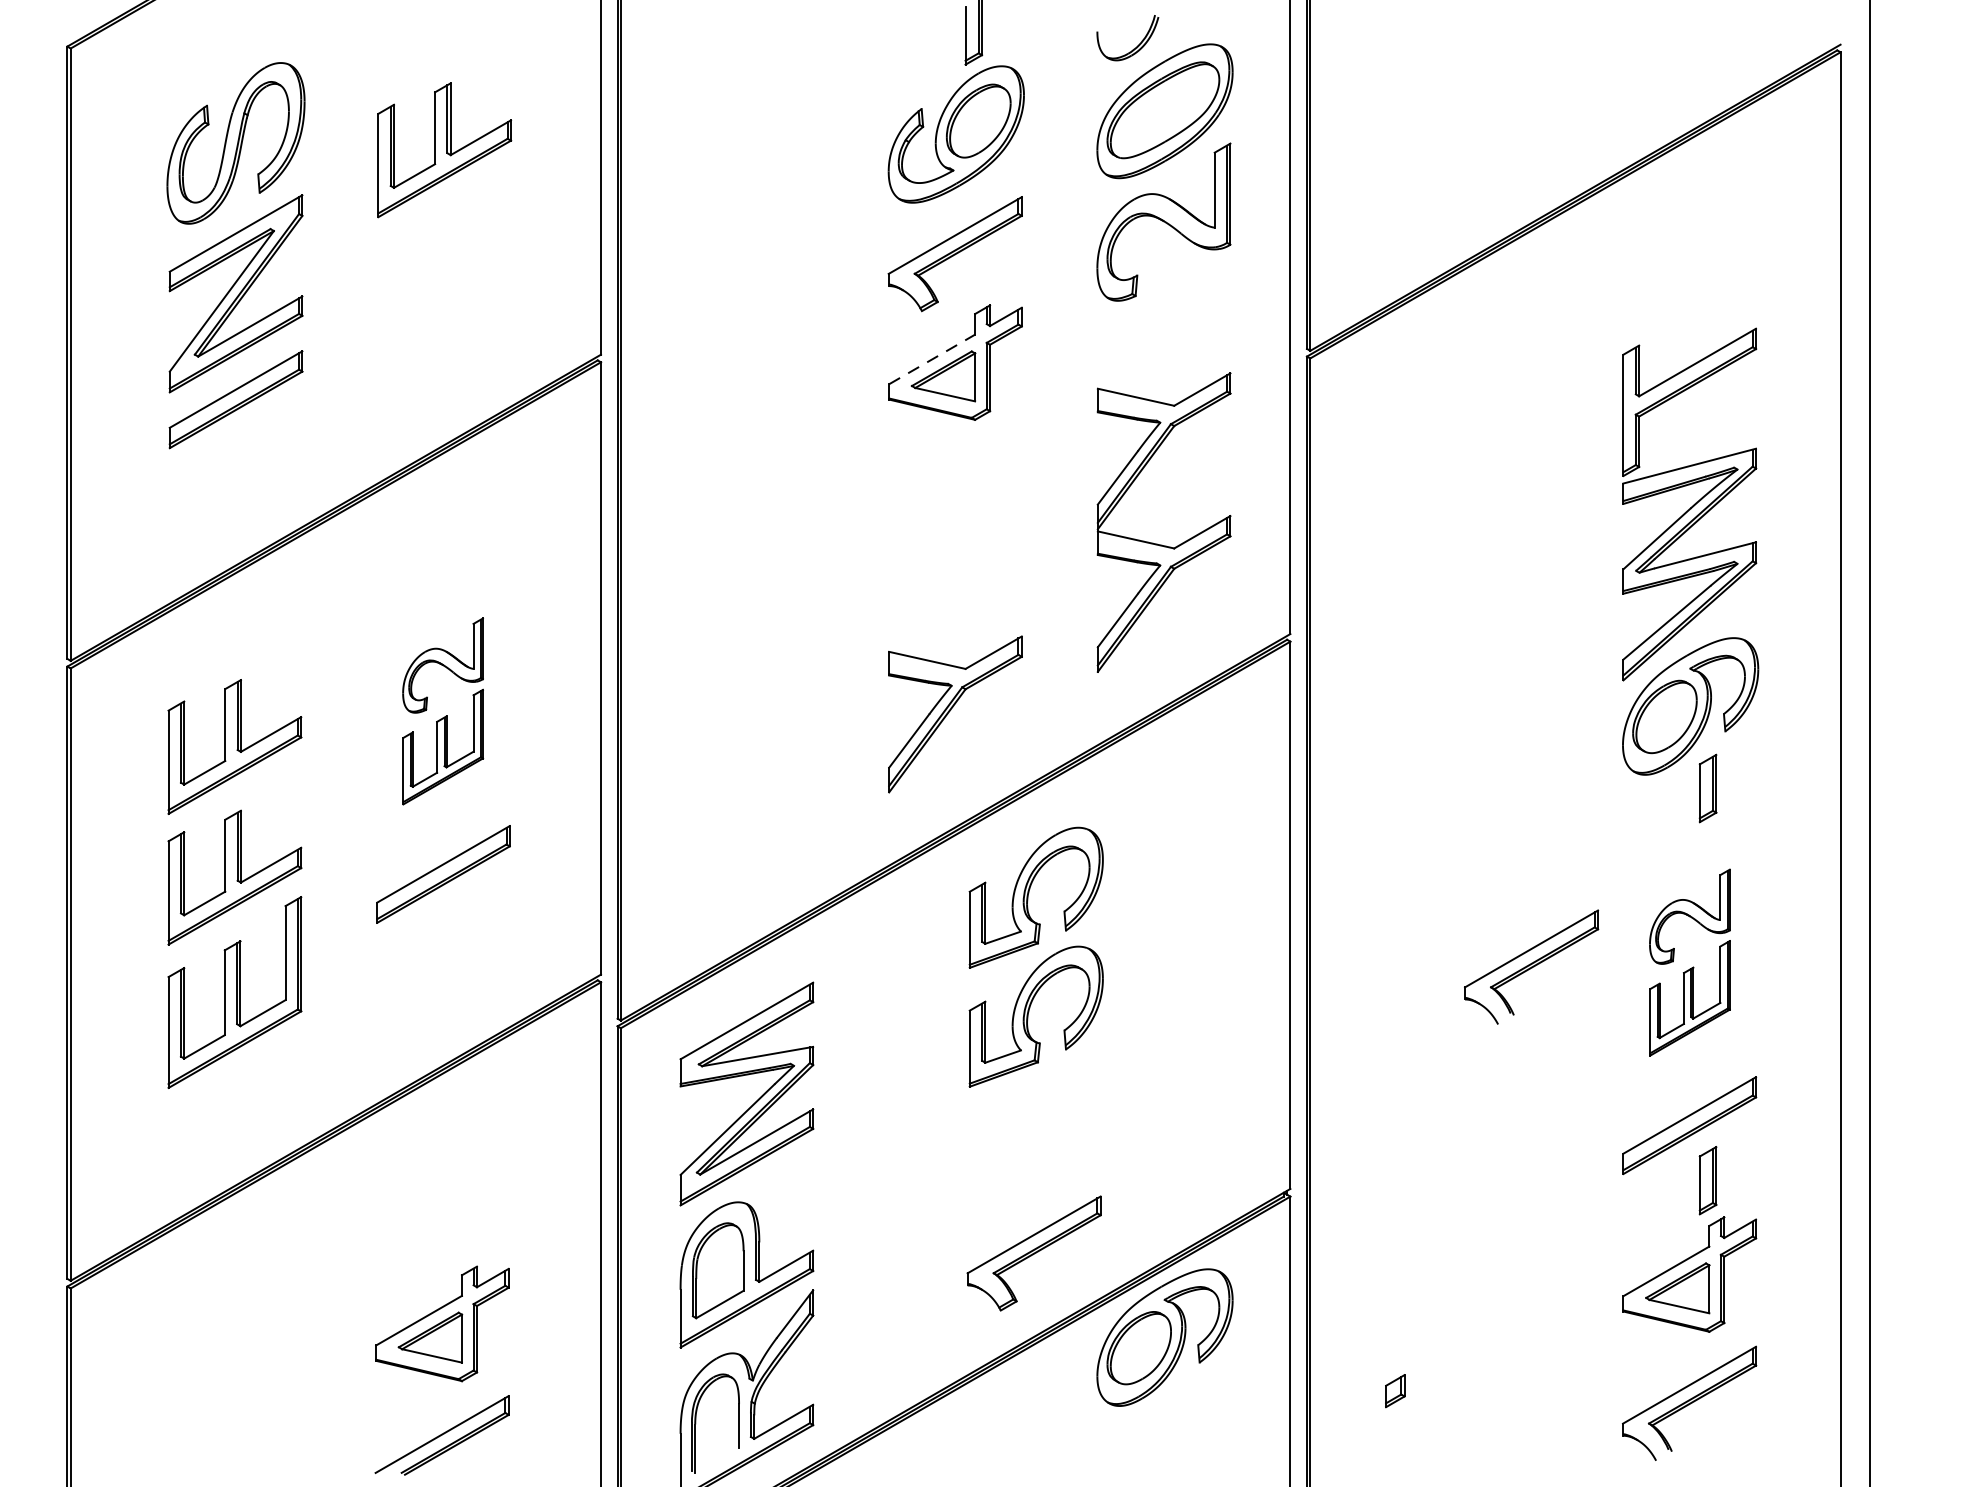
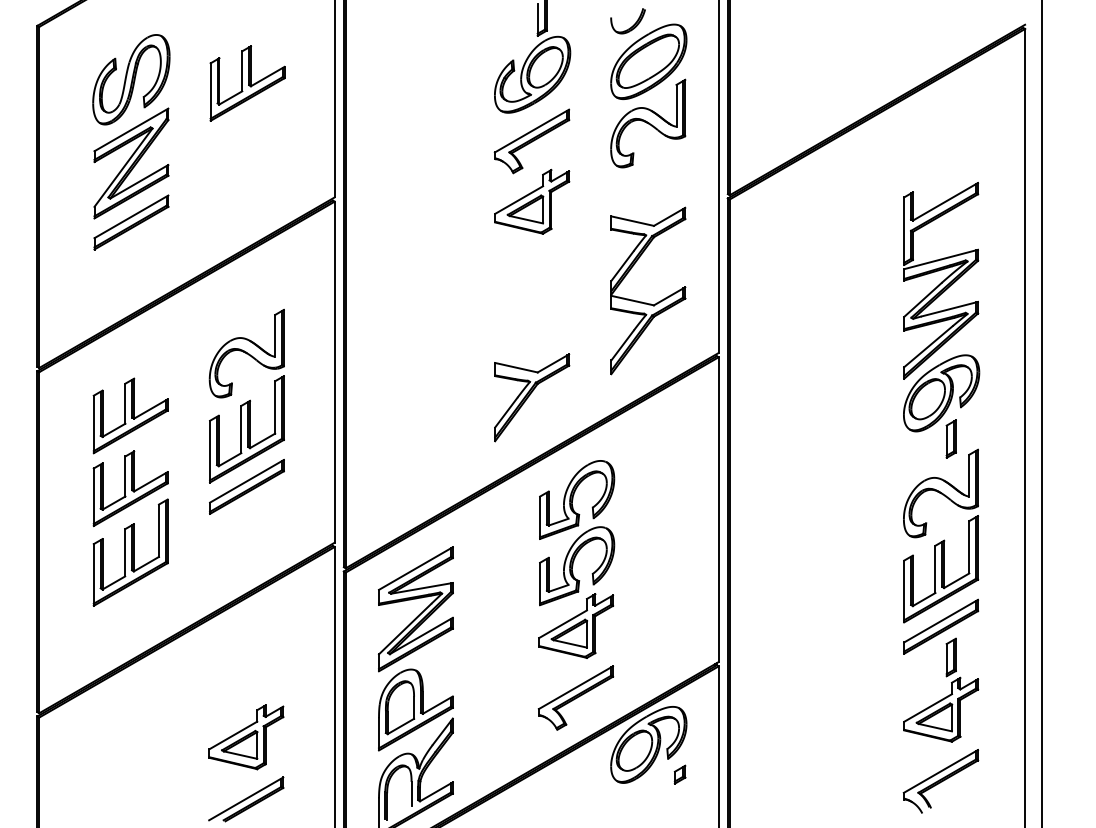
line: (932, 360) -> (519, 200), dashed -> solid
part: (442, 710) -> (246, 395), size x1.67
part: (1690, 961) -> (941, 535), size x1.67
part: (1530, 967) -> (852, 538), removed
part: (1035, 1123) -> (576, 625), added
part: (1394, 1390) -> (679, 774), moved

